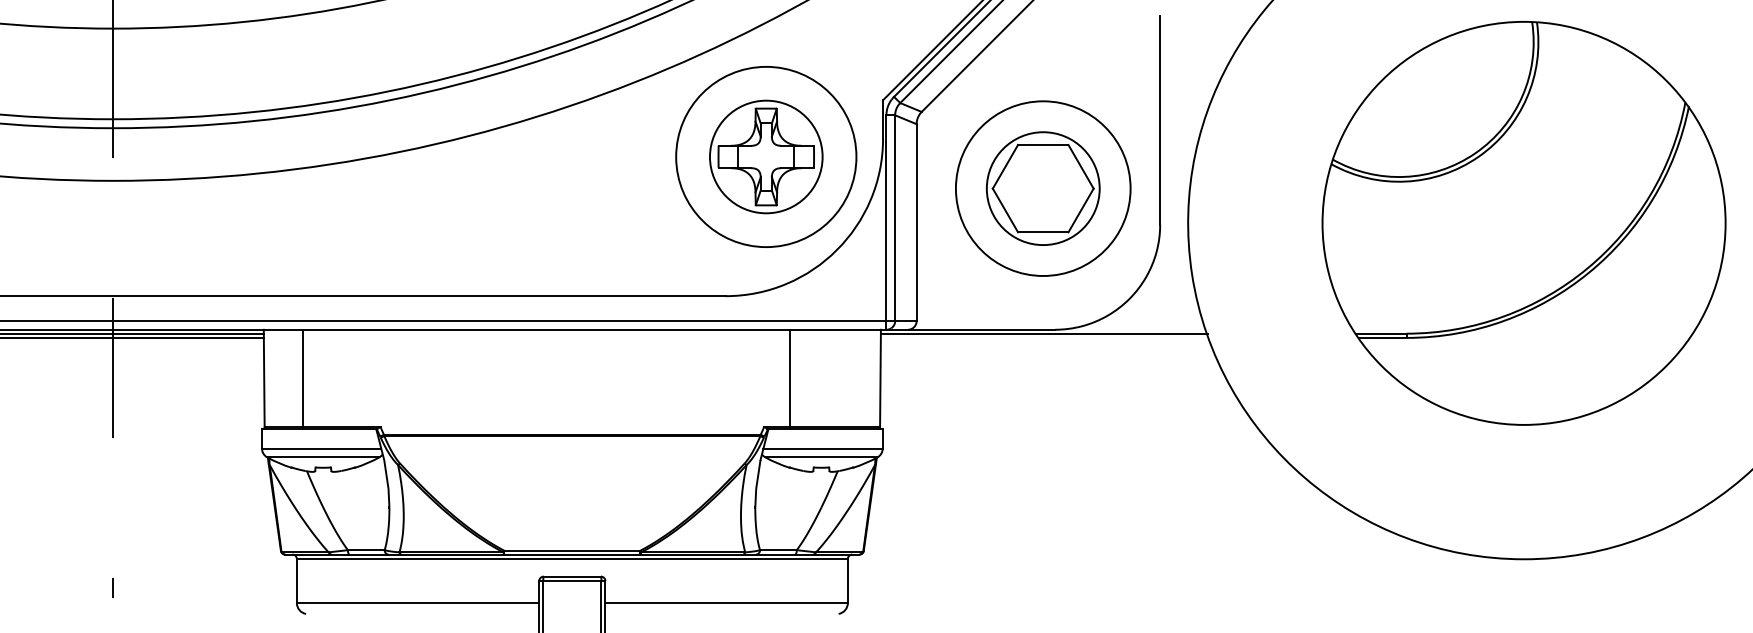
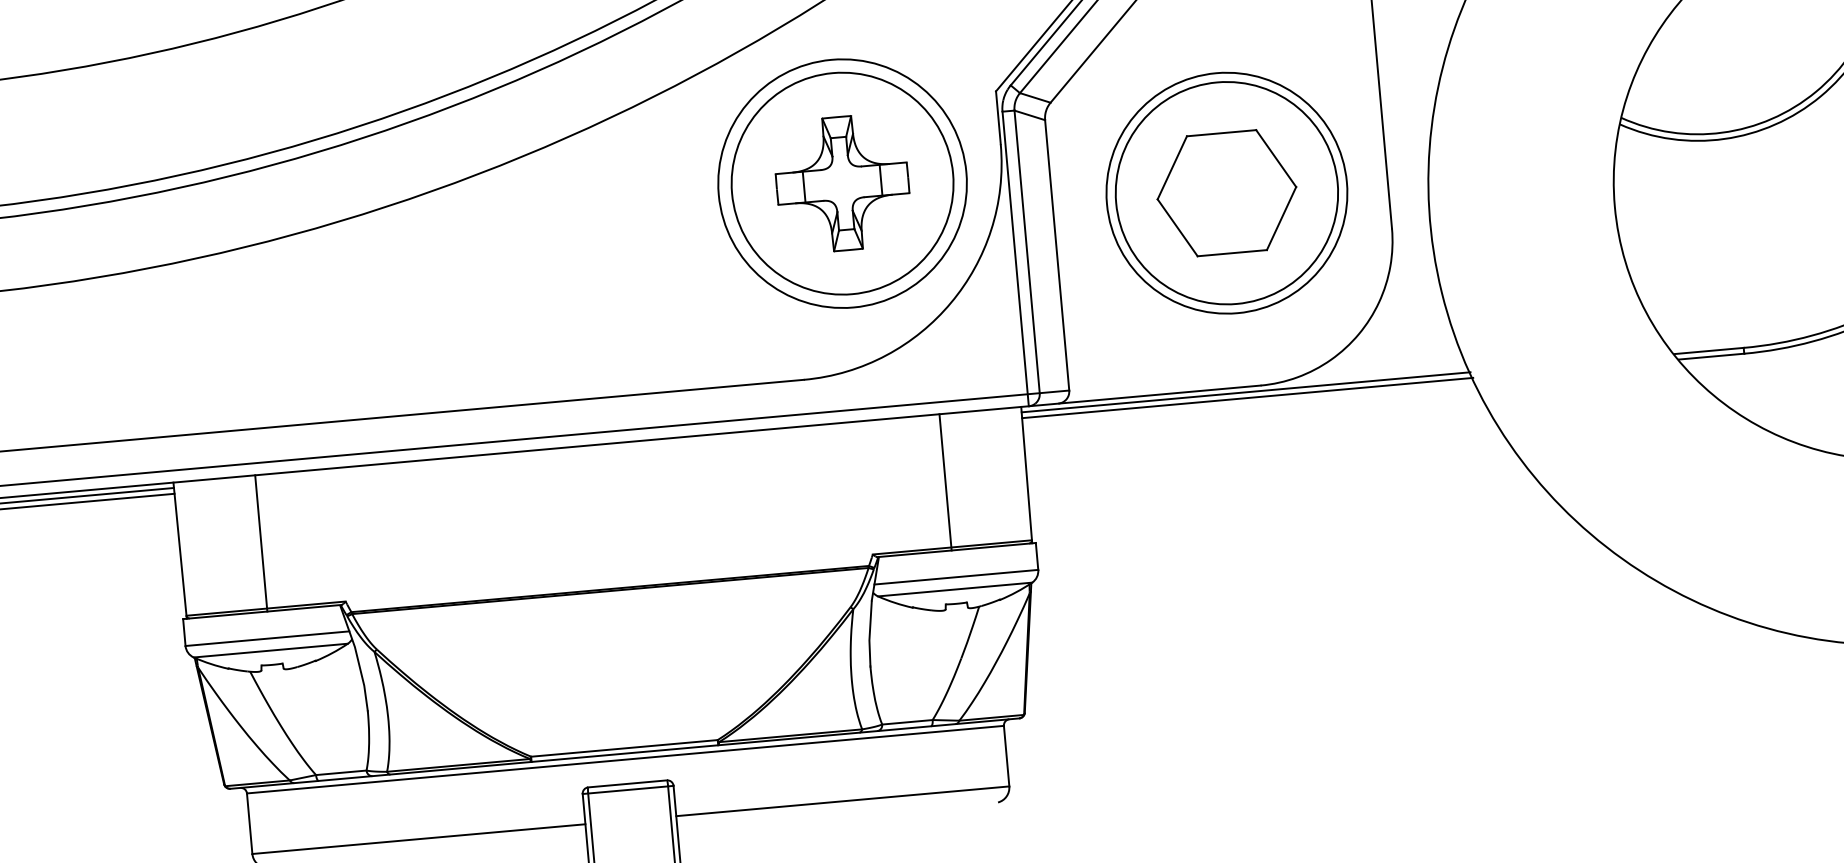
circle: (765, 156) -> (841, 183), size x1.43
circle: (1042, 188) -> (1225, 193), size x1.43
line: (1044, 337) -> (1246, 397), added
line: (303, 378) -> (261, 542), moved
line: (790, 378) -> (945, 481), moved

